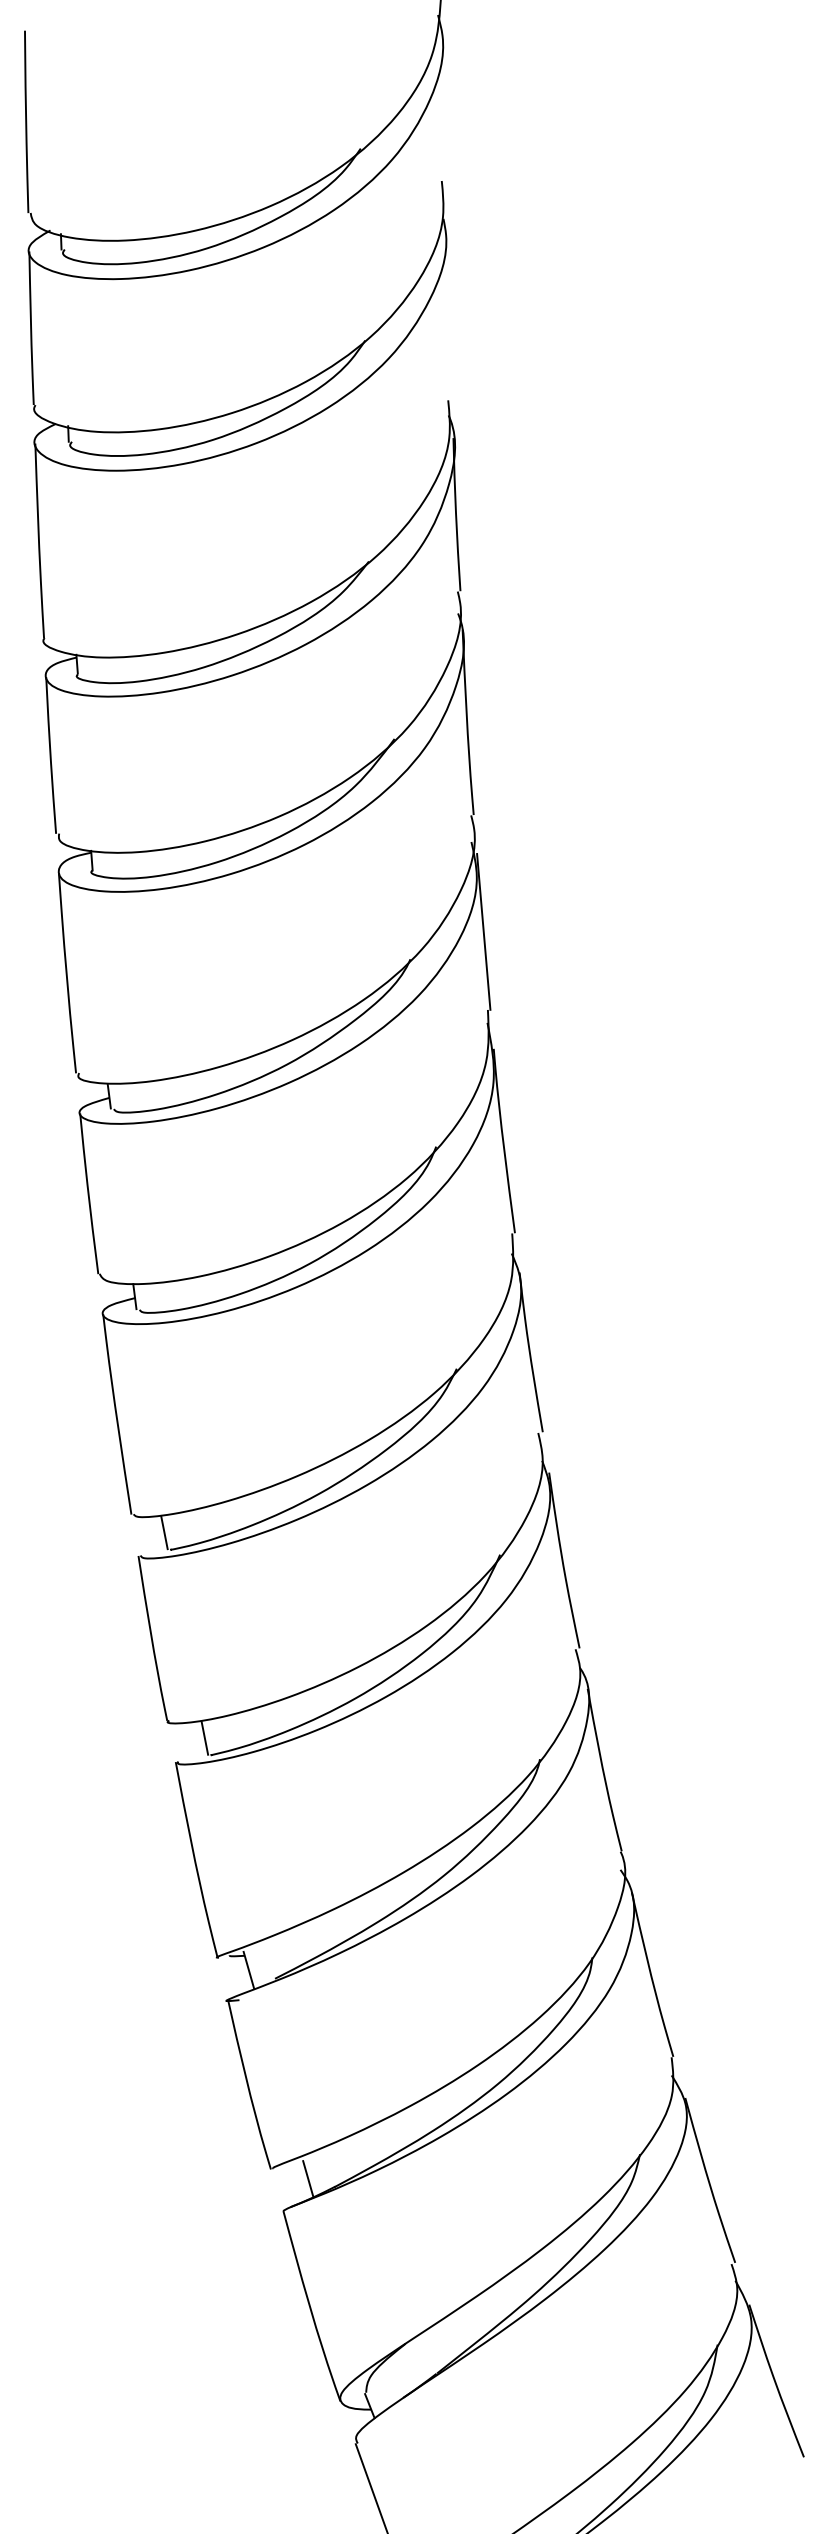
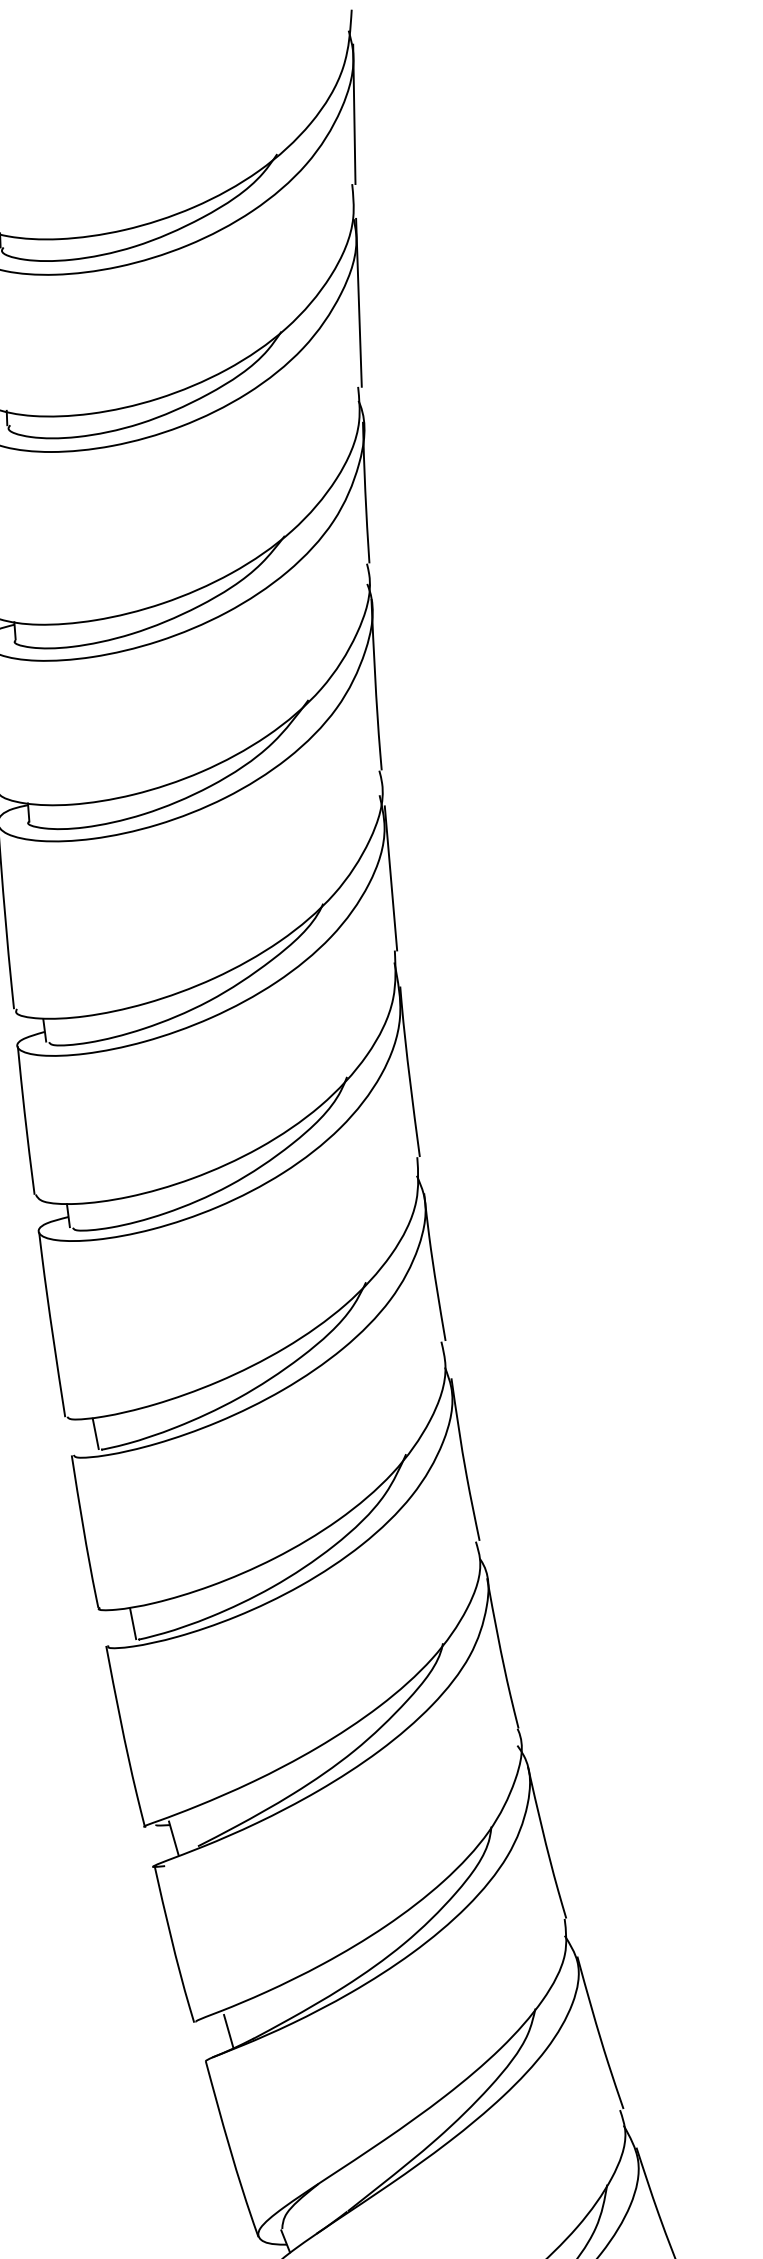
line: (443, 105) -> (353, 114), added
line: (449, 309) -> (359, 302), added

